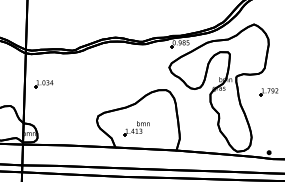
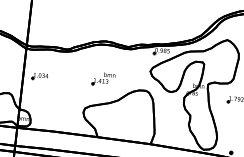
part: (136, 128) -> (103, 78), moved

